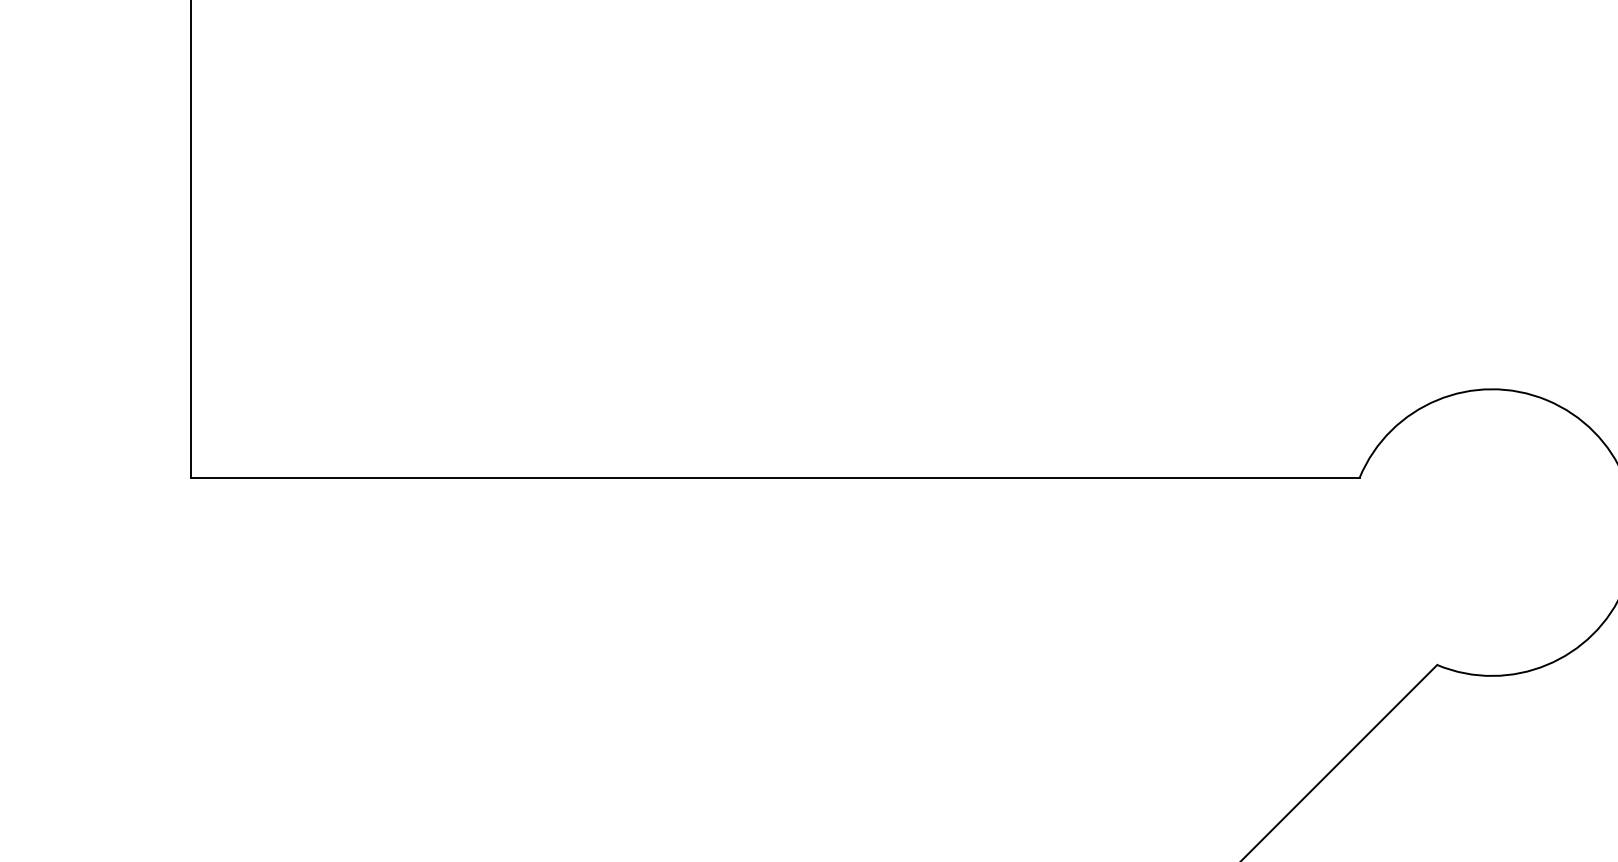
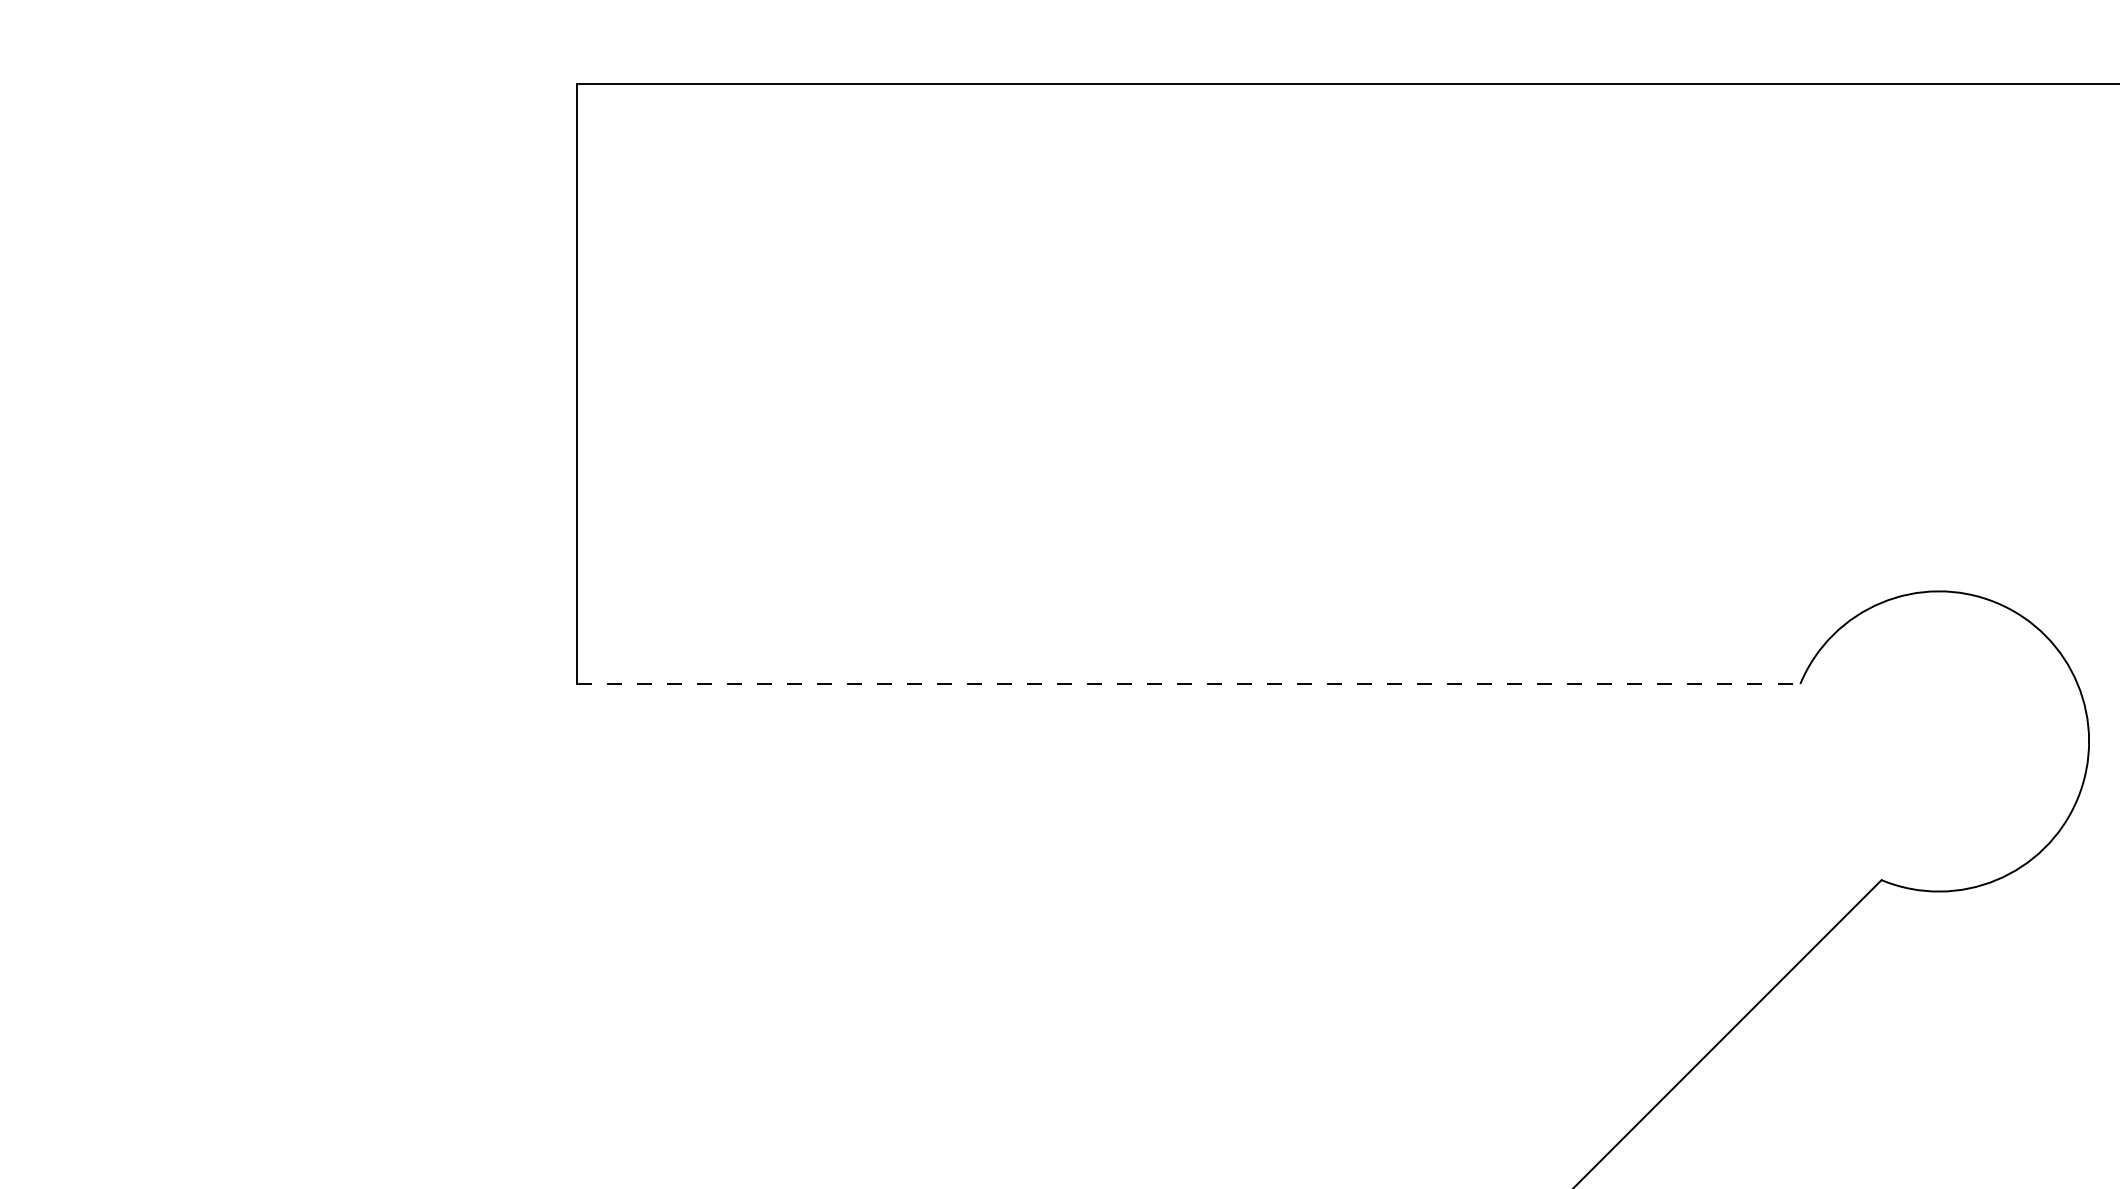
line: (775, 478) -> (1188, 684), solid -> dashed

